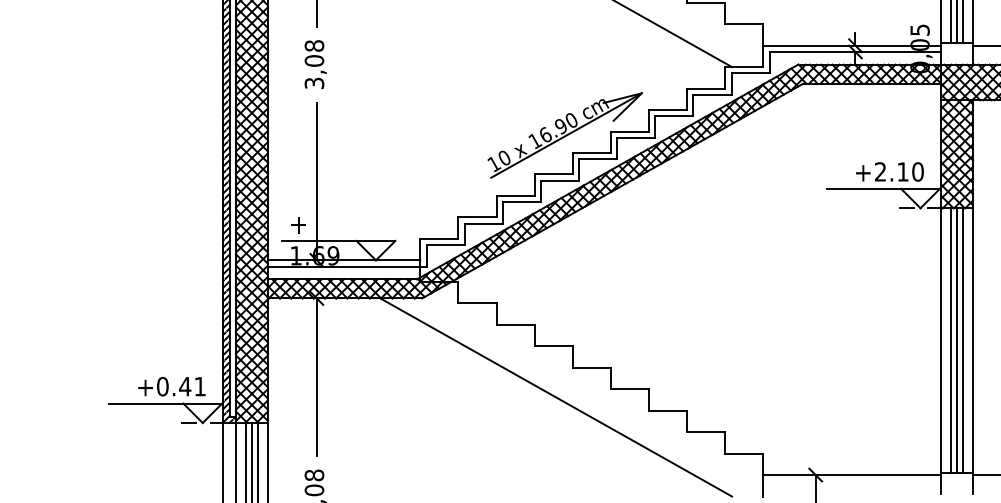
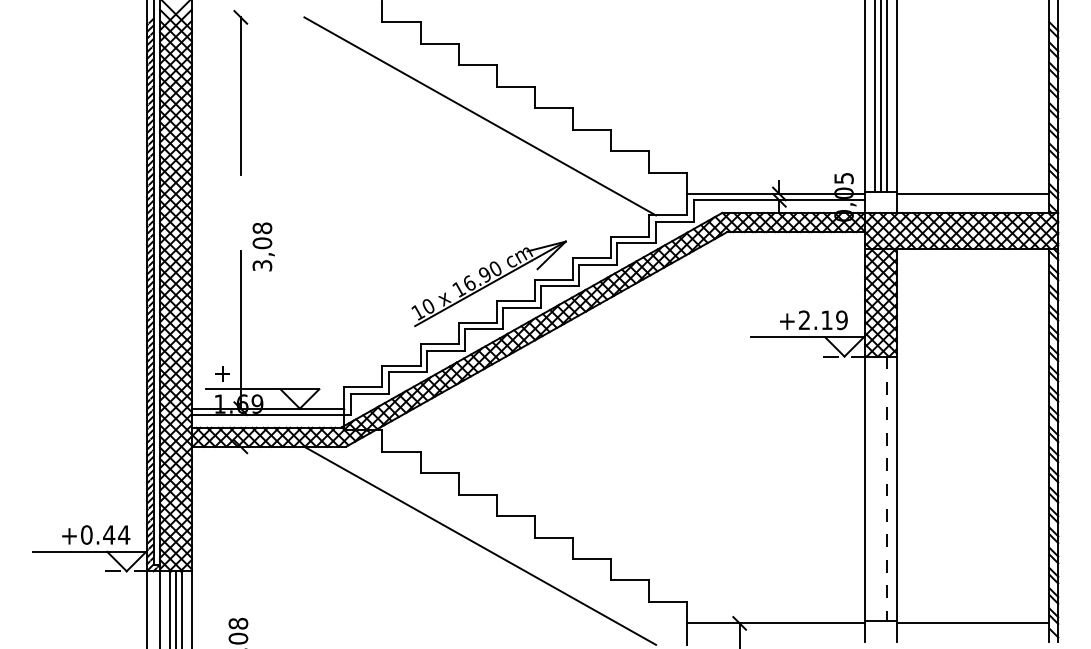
text: (315, 64) -> (263, 246), moved
text: (917, 172) -> (841, 320), +2.10 -> +2.19
line: (950, 340) -> (874, 488), removed
line: (957, 340) -> (881, 488), removed
line: (963, 341) -> (887, 489), solid -> dashed
line: (316, 377) -> (240, 525), removed
text: (199, 386) -> (123, 534), +0.41 -> +0.44

